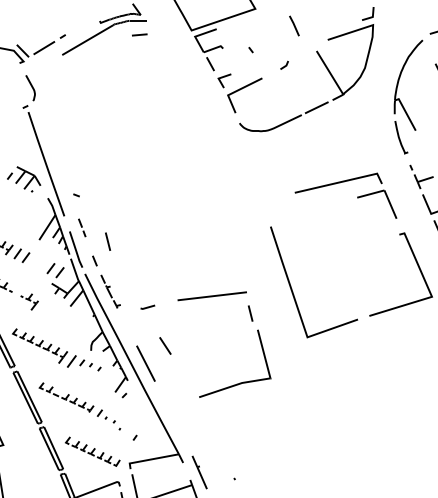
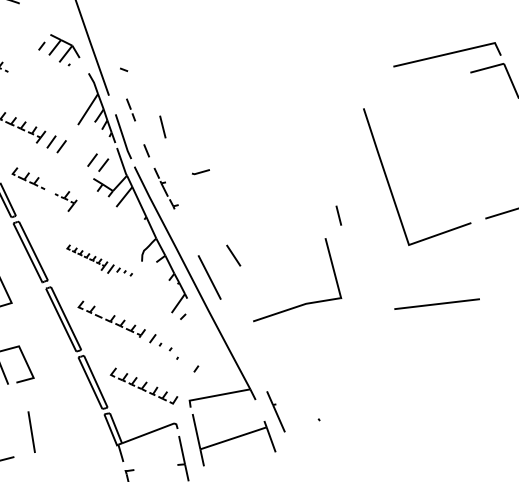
line: (211, 296) -> (436, 304), moved
line: (147, 306) -> (200, 171), moved
part: (56, 349) -> (99, 260), size x0.6
part: (239, 382) -> (302, 303), moved

